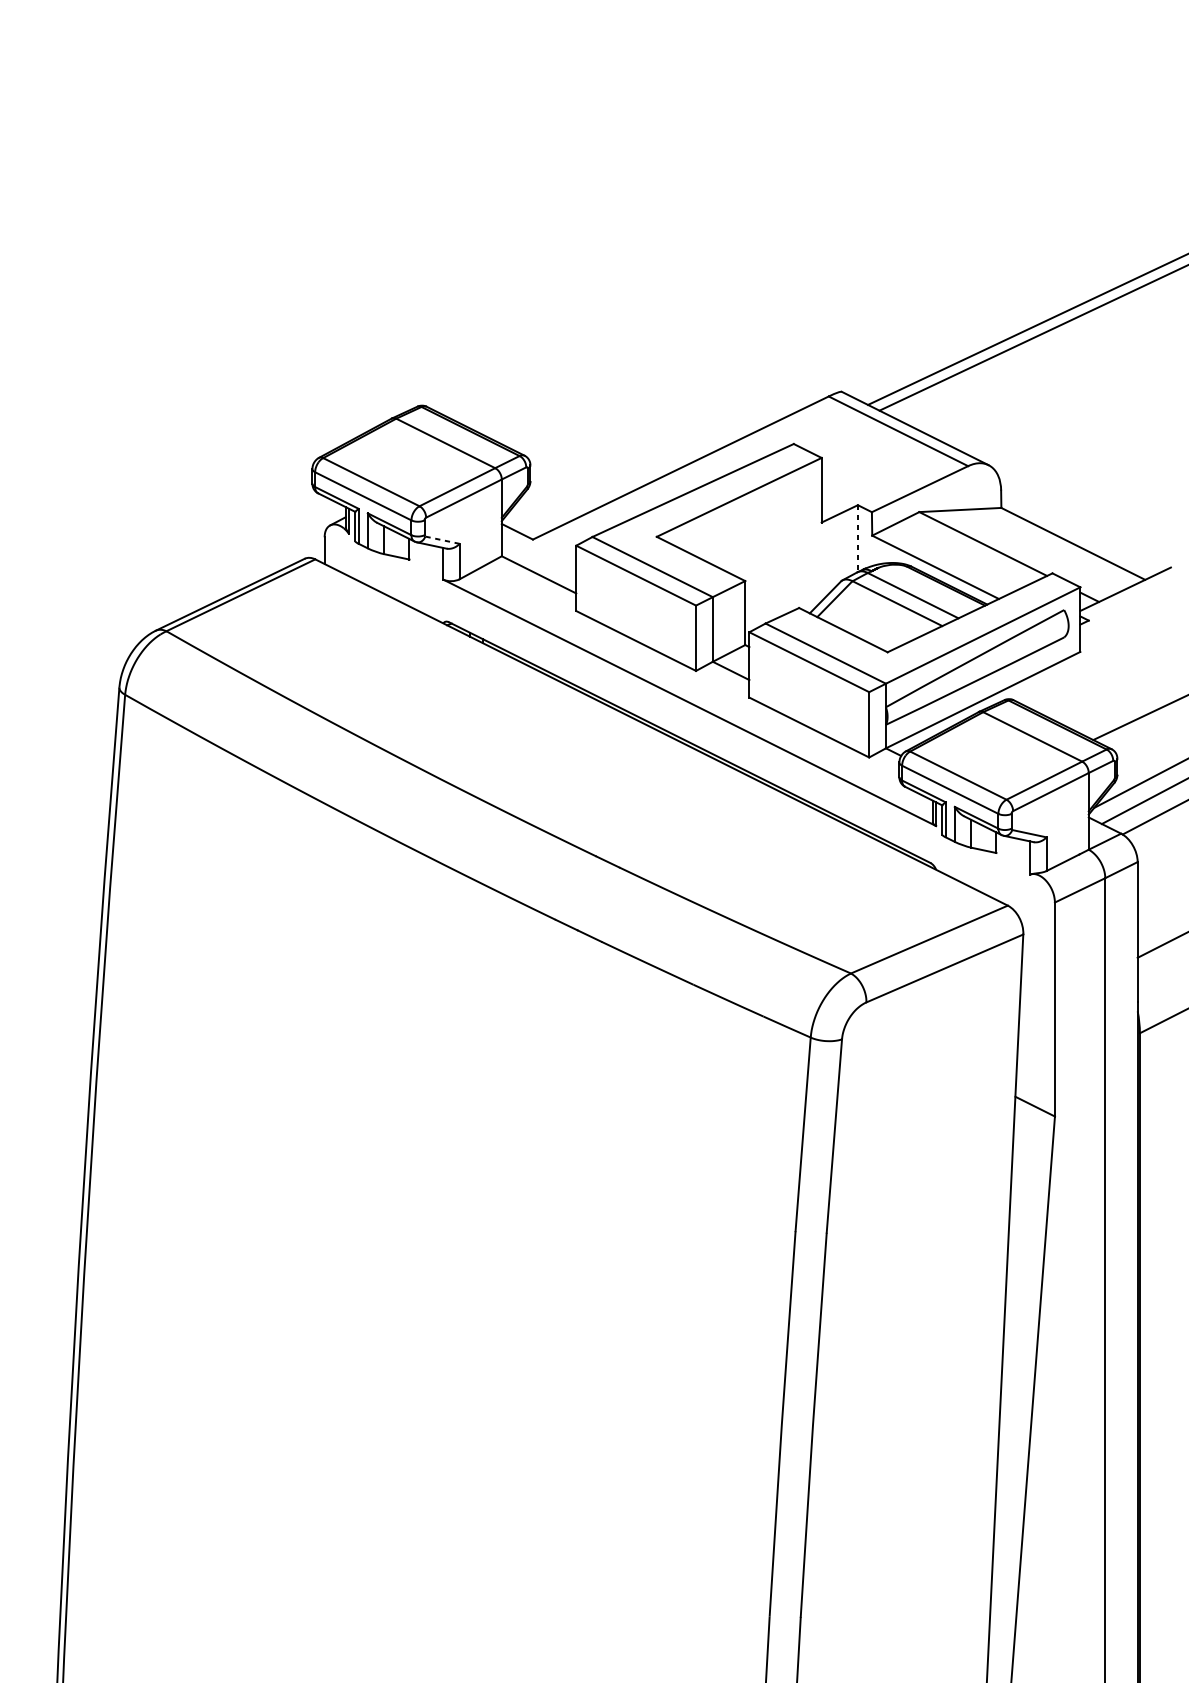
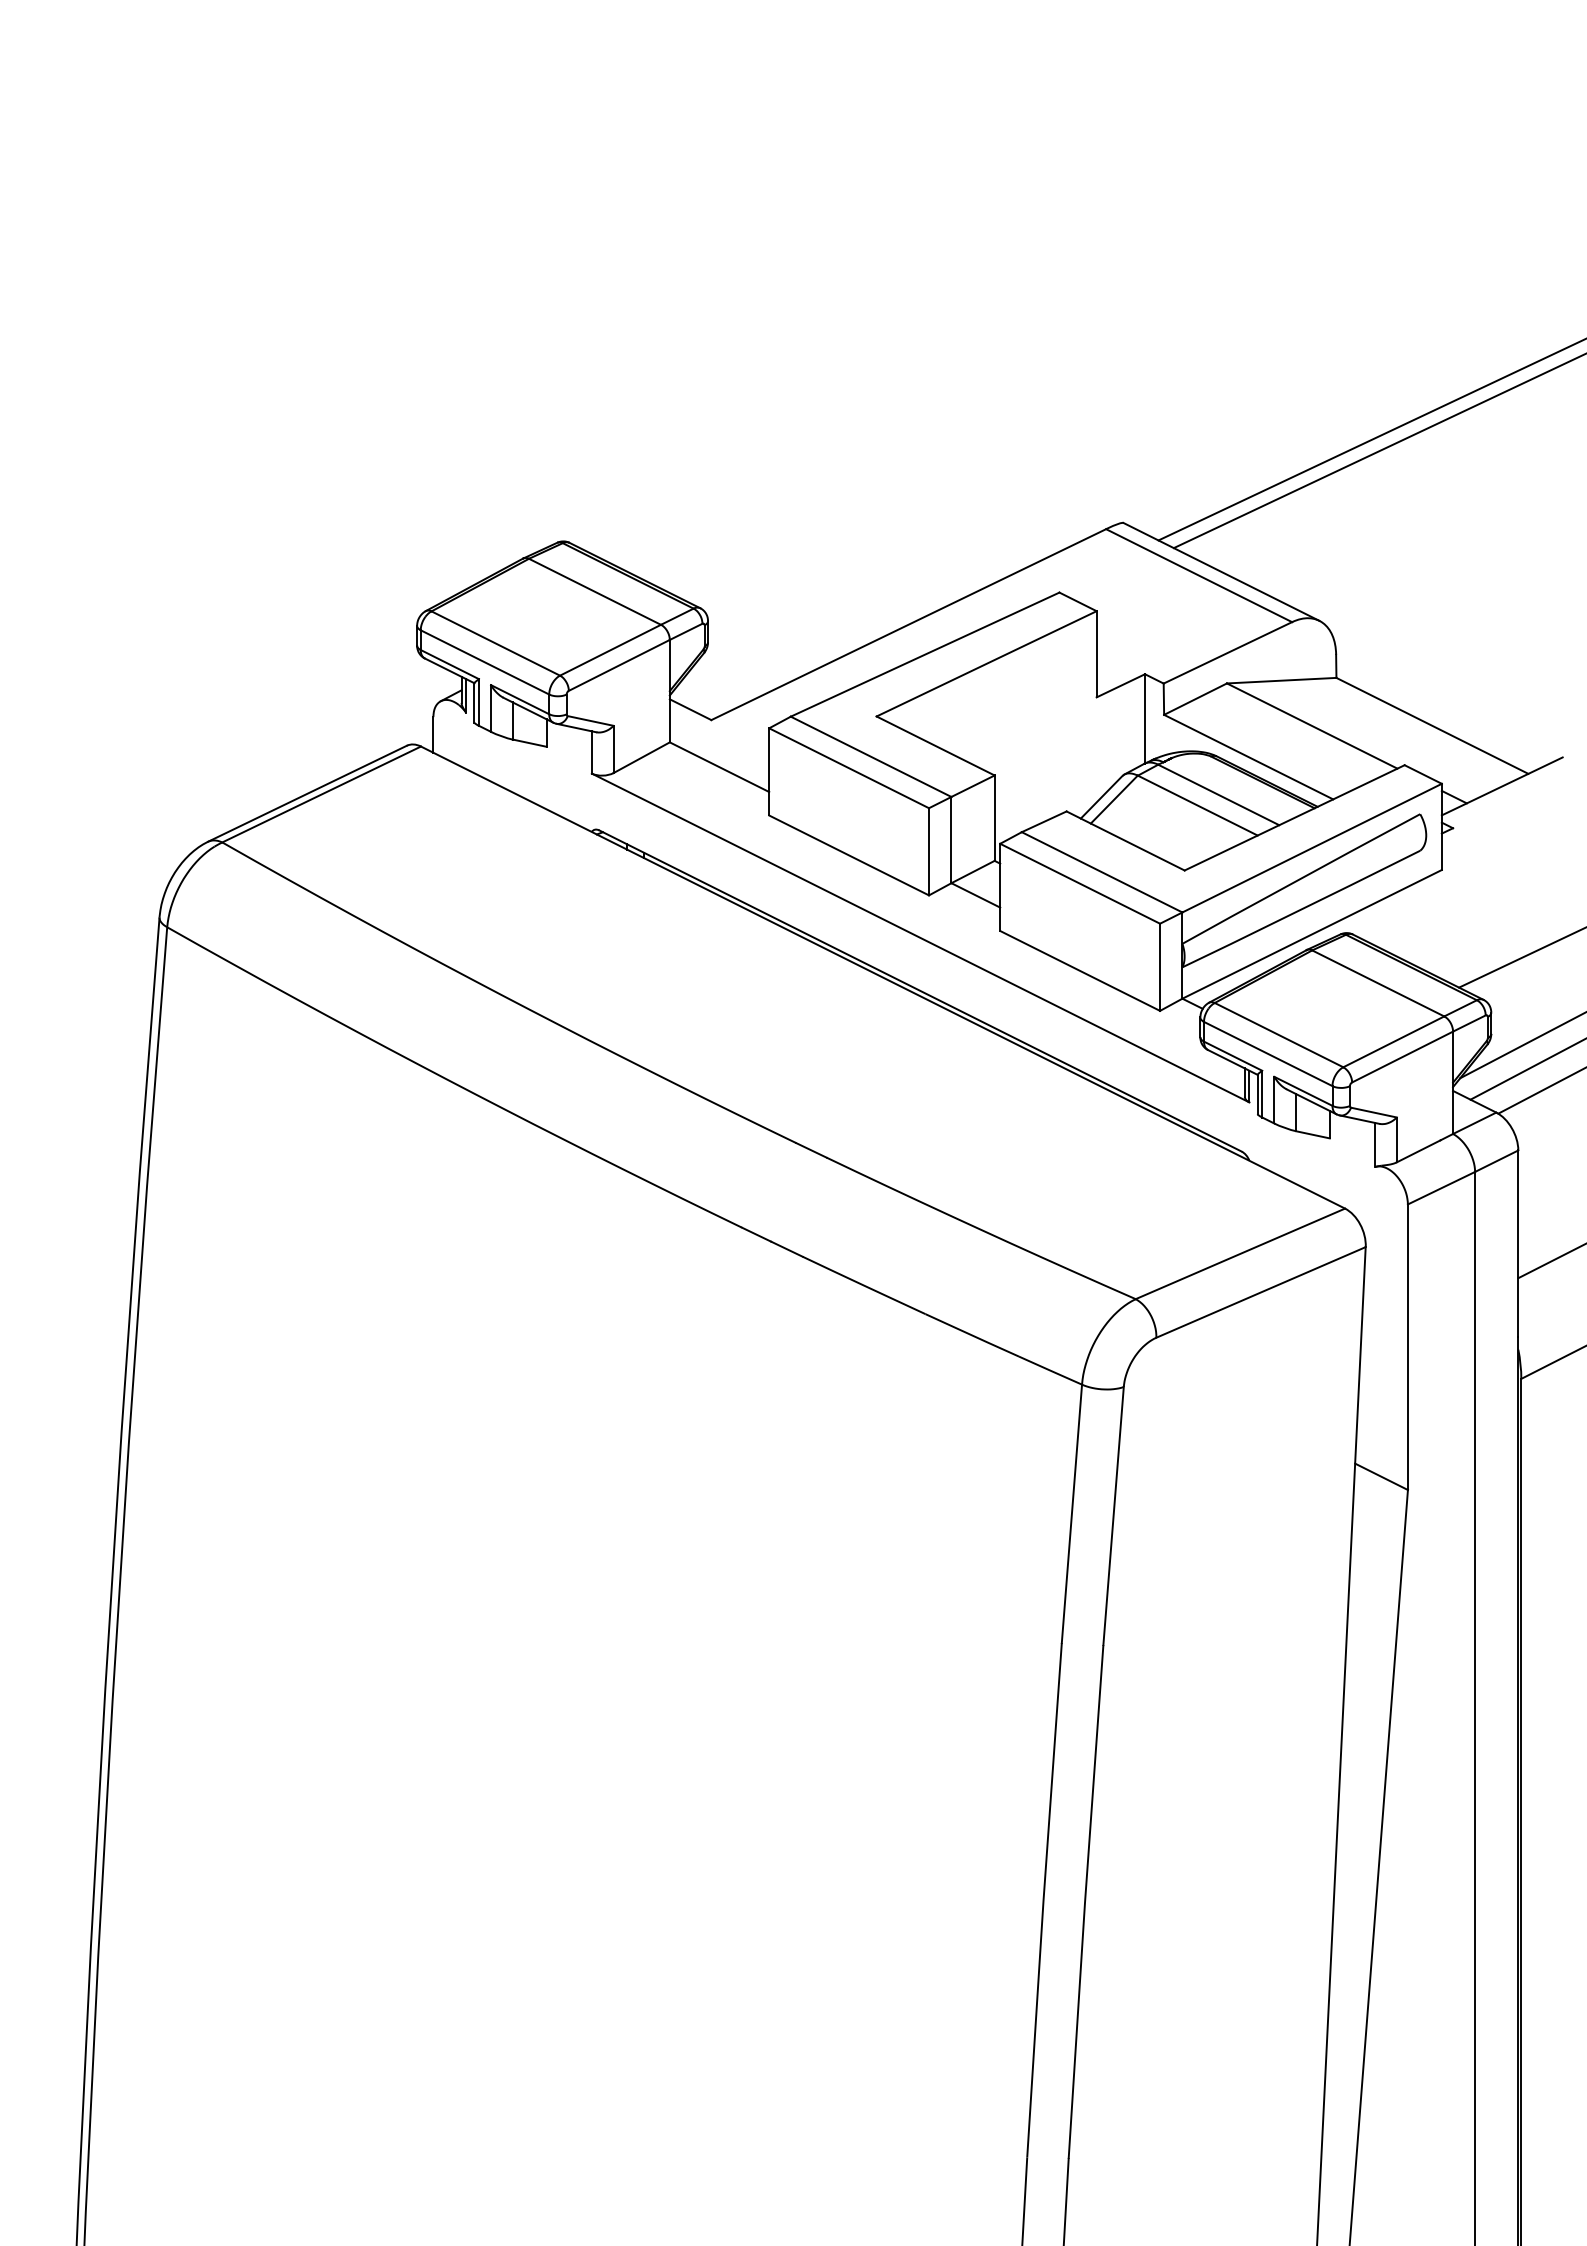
line: (858, 538) -> (1145, 718), dashed -> solid
line: (442, 539) -> (590, 720), dashed -> solid

